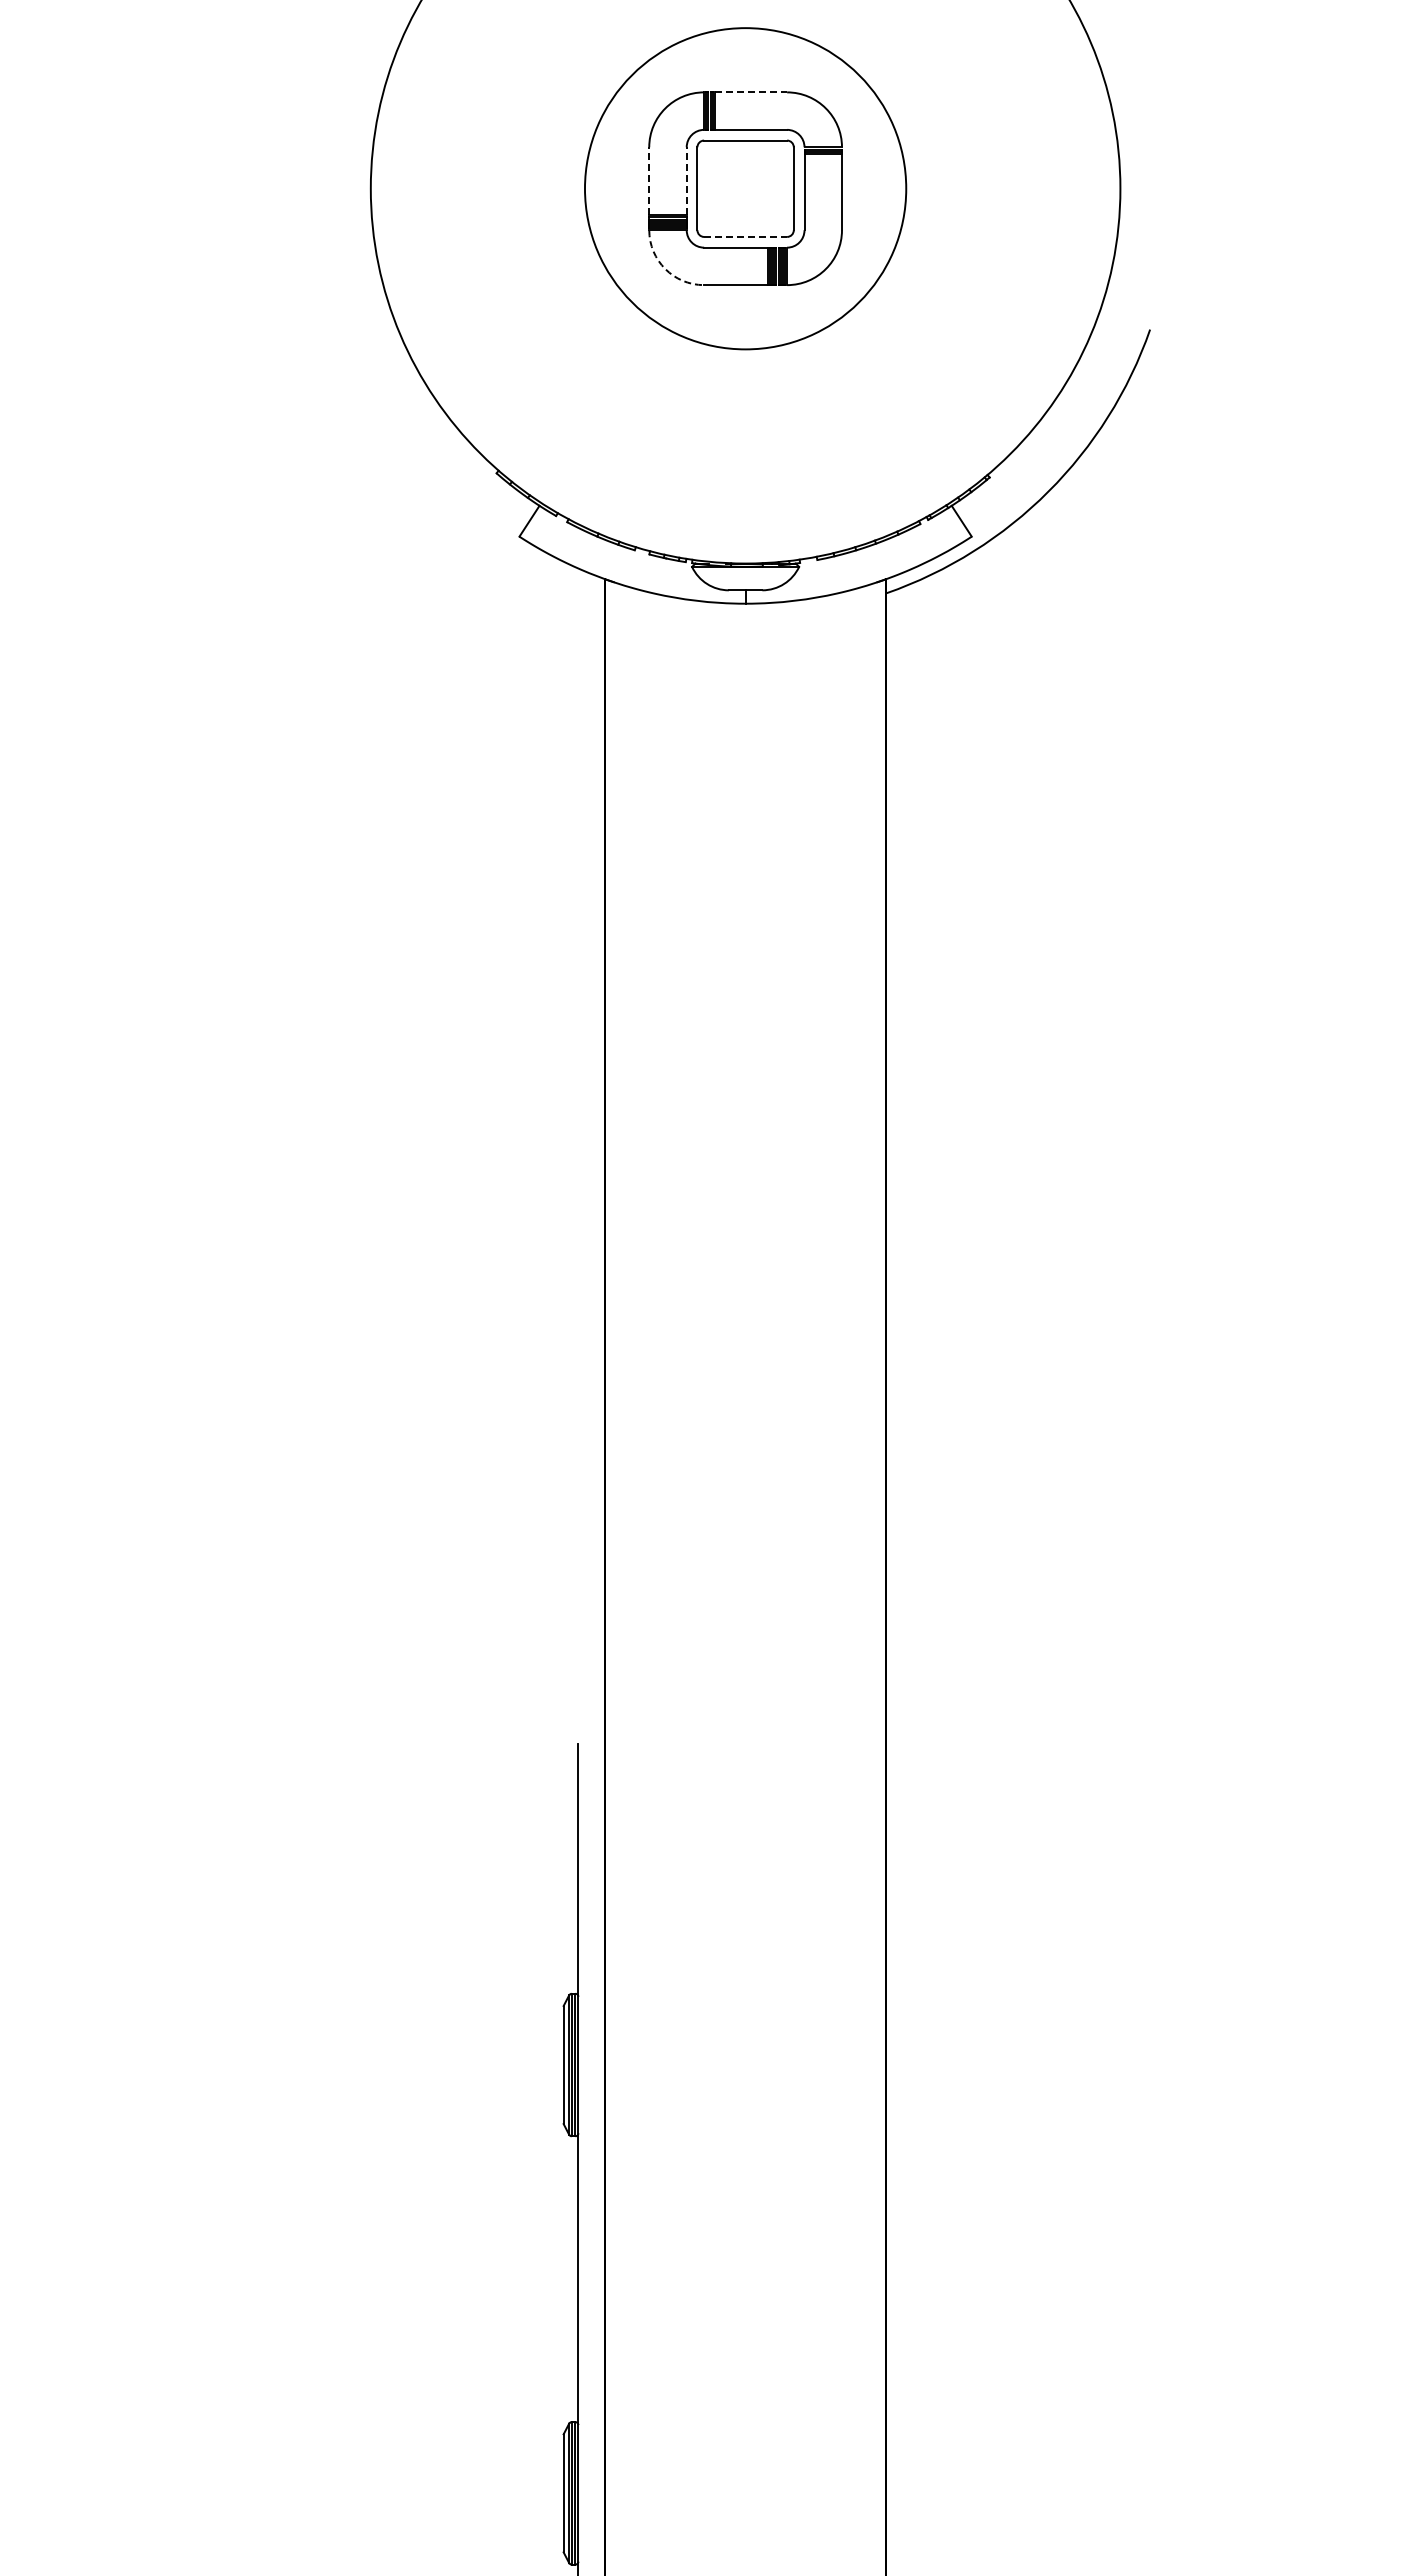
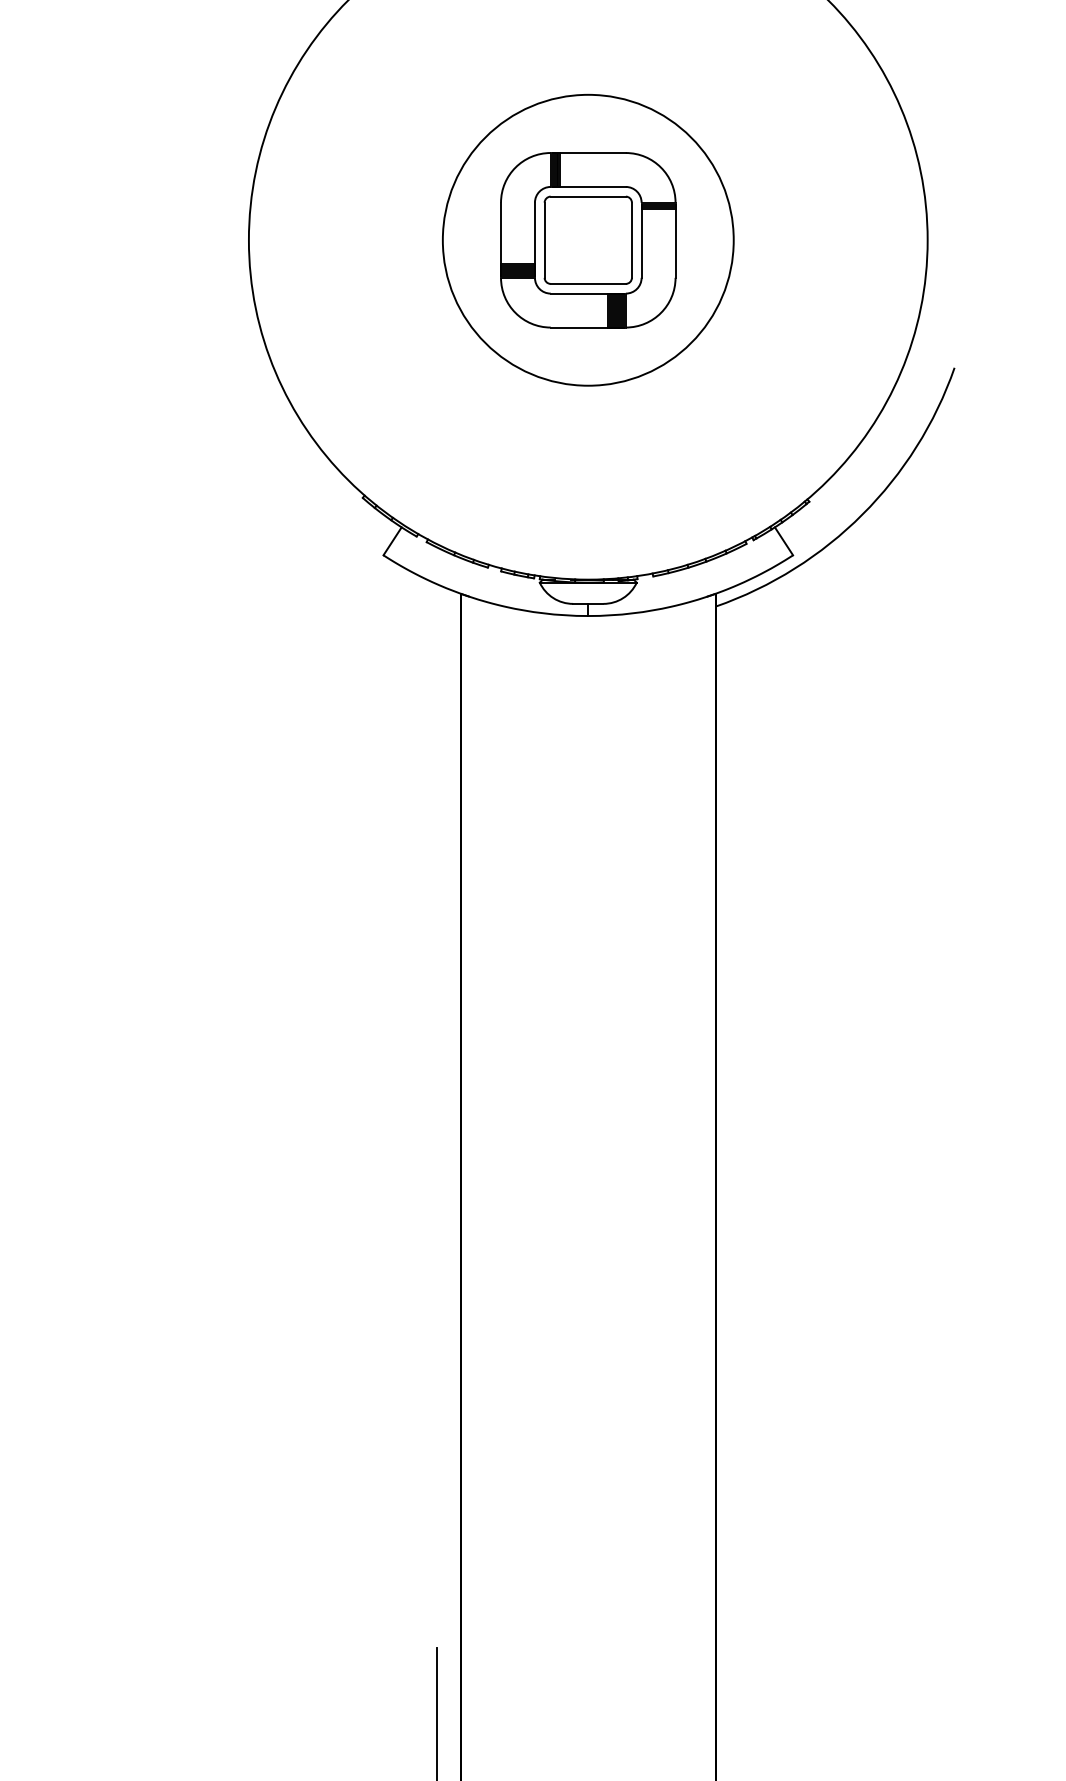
line: (751, 92) -> (593, 153), dashed -> solid
line: (649, 181) -> (501, 233), dashed -> solid
line: (686, 181) -> (534, 233), dashed -> solid
line: (746, 236) -> (589, 283), dashed -> solid
arc: (665, 269) -> (515, 313), dashed -> solid

